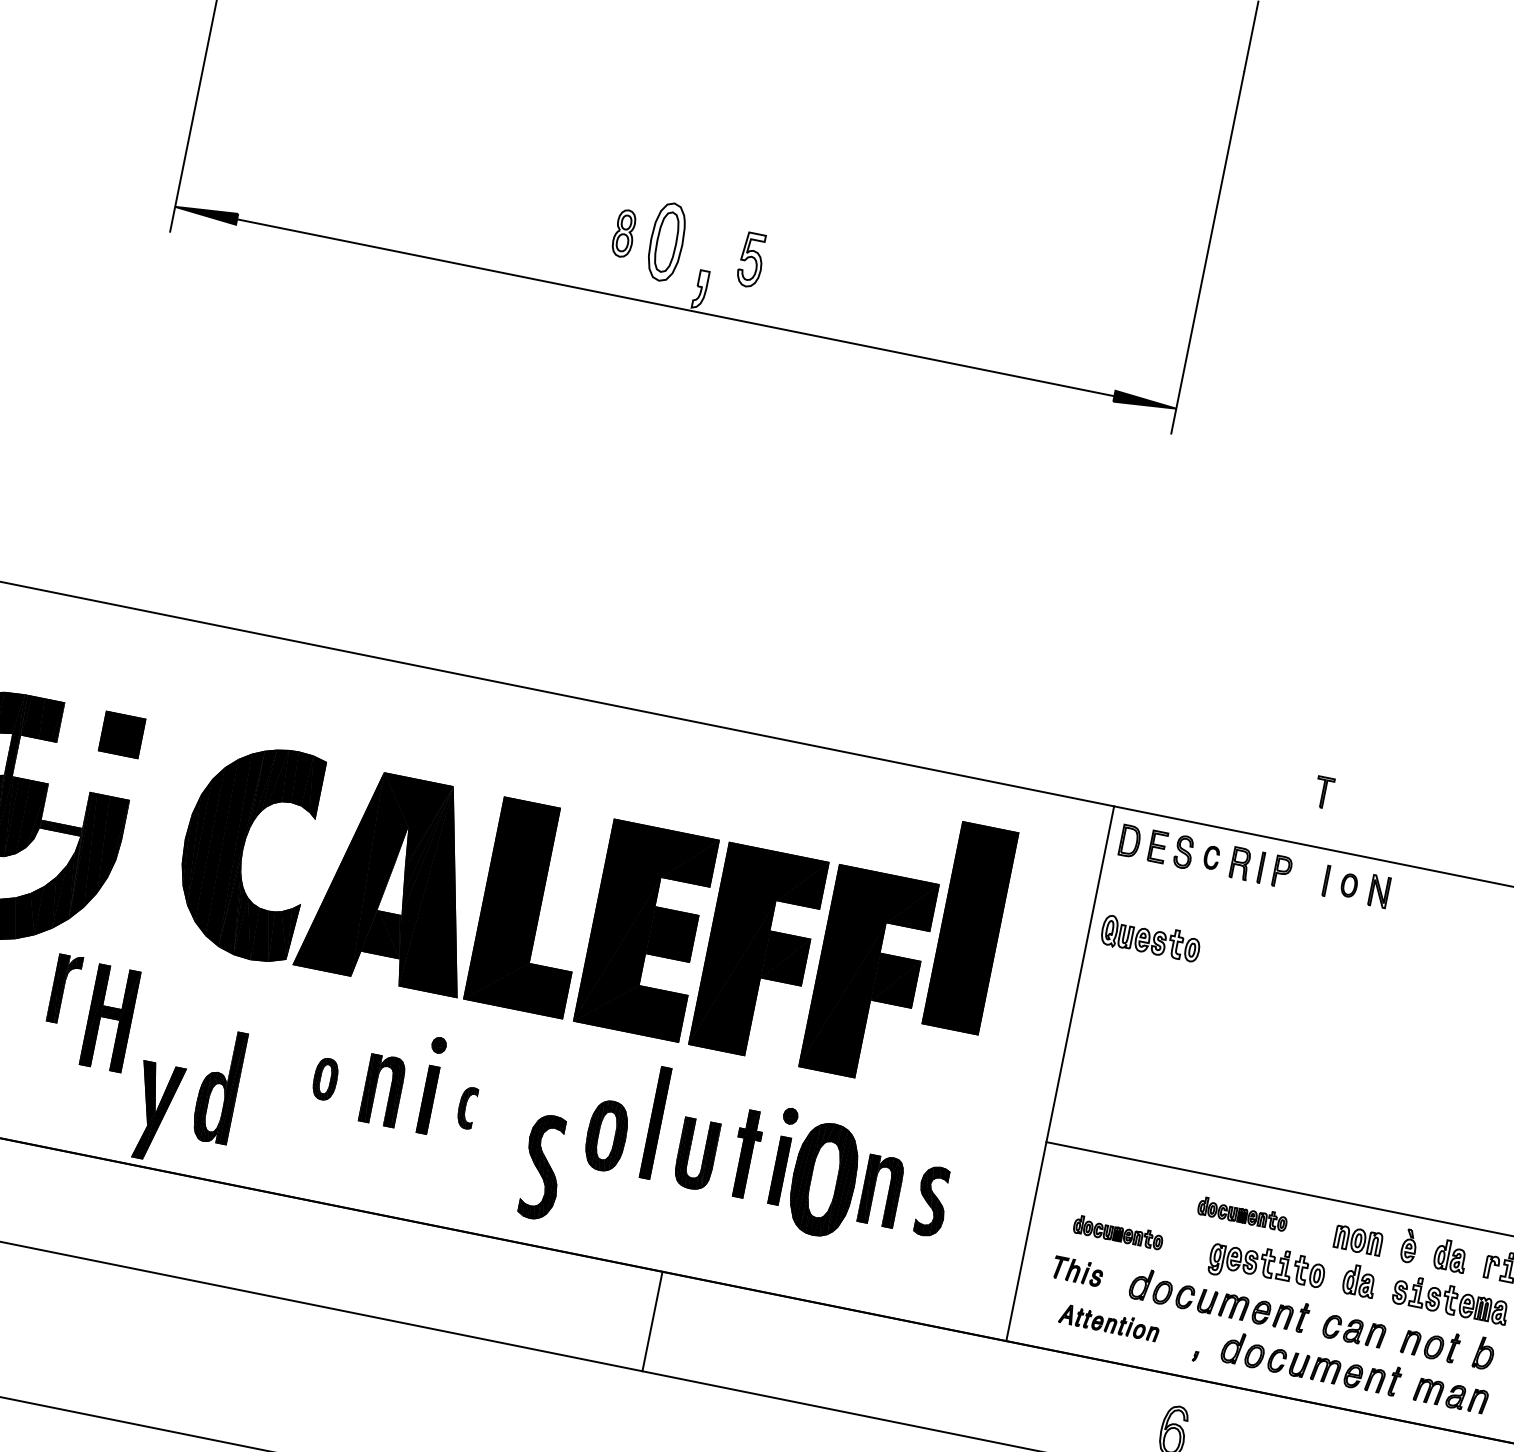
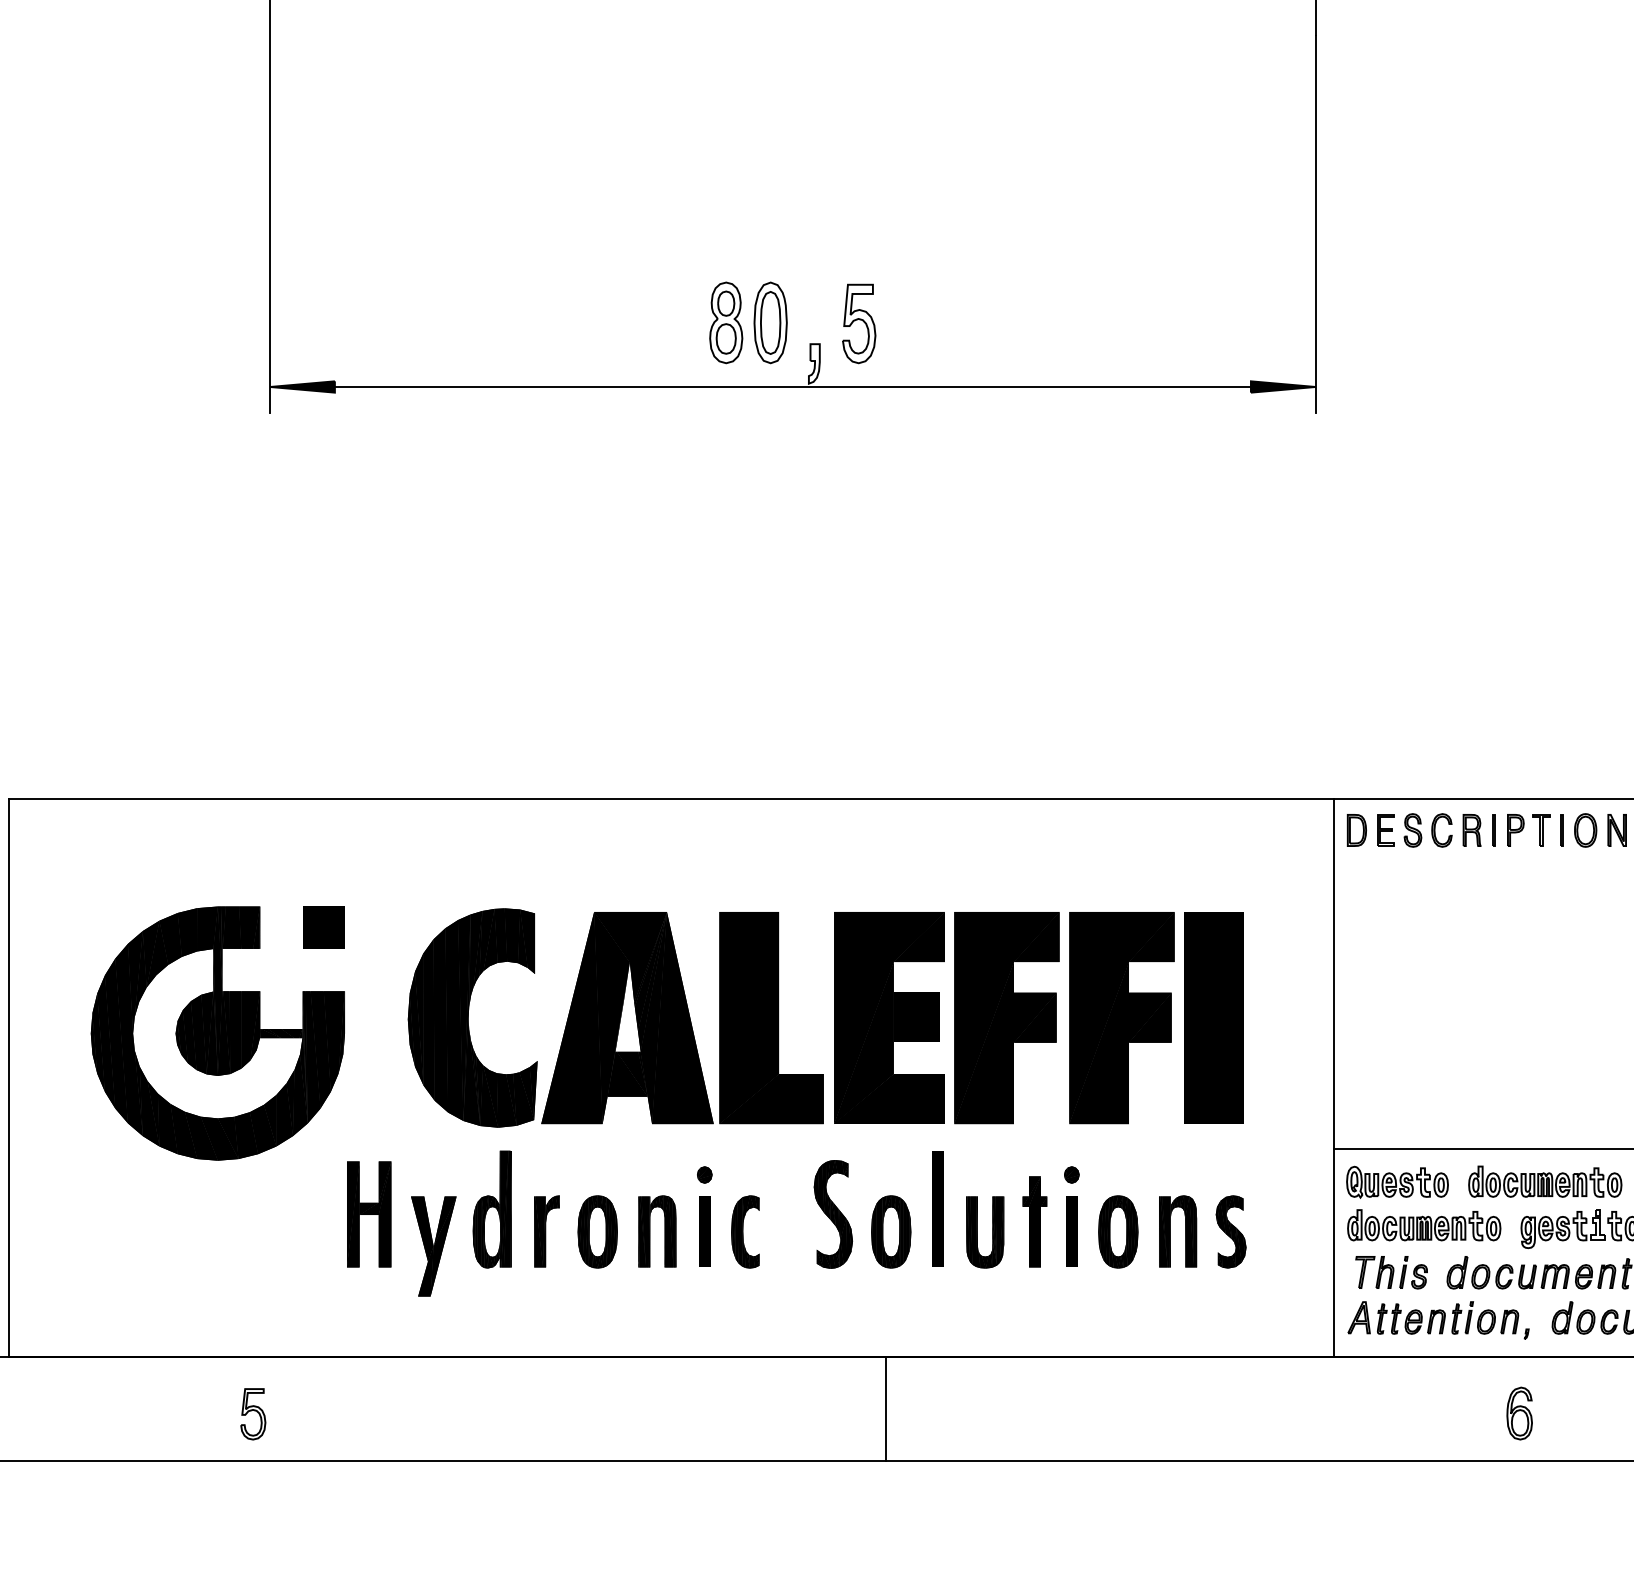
part: (624, 233) -> (726, 322), size x1.67
part: (751, 259) -> (859, 323), size x1.43
part: (1323, 792) -> (1541, 830), moved
part: (1211, 857) -> (1441, 830), size x1.43
part: (1349, 885) -> (1585, 830), size x1.43
part: (969, 927) -> (1213, 1017), moved
part: (1151, 938) -> (1397, 1181), moved
part: (64, 989) -> (546, 1231), moved
part: (325, 1078) -> (597, 1231), size x1.67
part: (218, 1086) -> (491, 1209), moved
part: (467, 1107) -> (745, 1231), size x1.67
part: (155, 1112) -> (433, 1246), moved
part: (542, 1167) -> (833, 1214), moved
part: (824, 1179) -> (1118, 1231), size x0.62
part: (1243, 1213) -> (1545, 1181), size x1.67
part: (1118, 1232) -> (1424, 1225), size x1.67
part: (1077, 1271) -> (1391, 1272), size x1.43
line: (652, 1321) -> (885, 1408), moved
part: (1109, 1322) -> (1433, 1317), size x1.67

